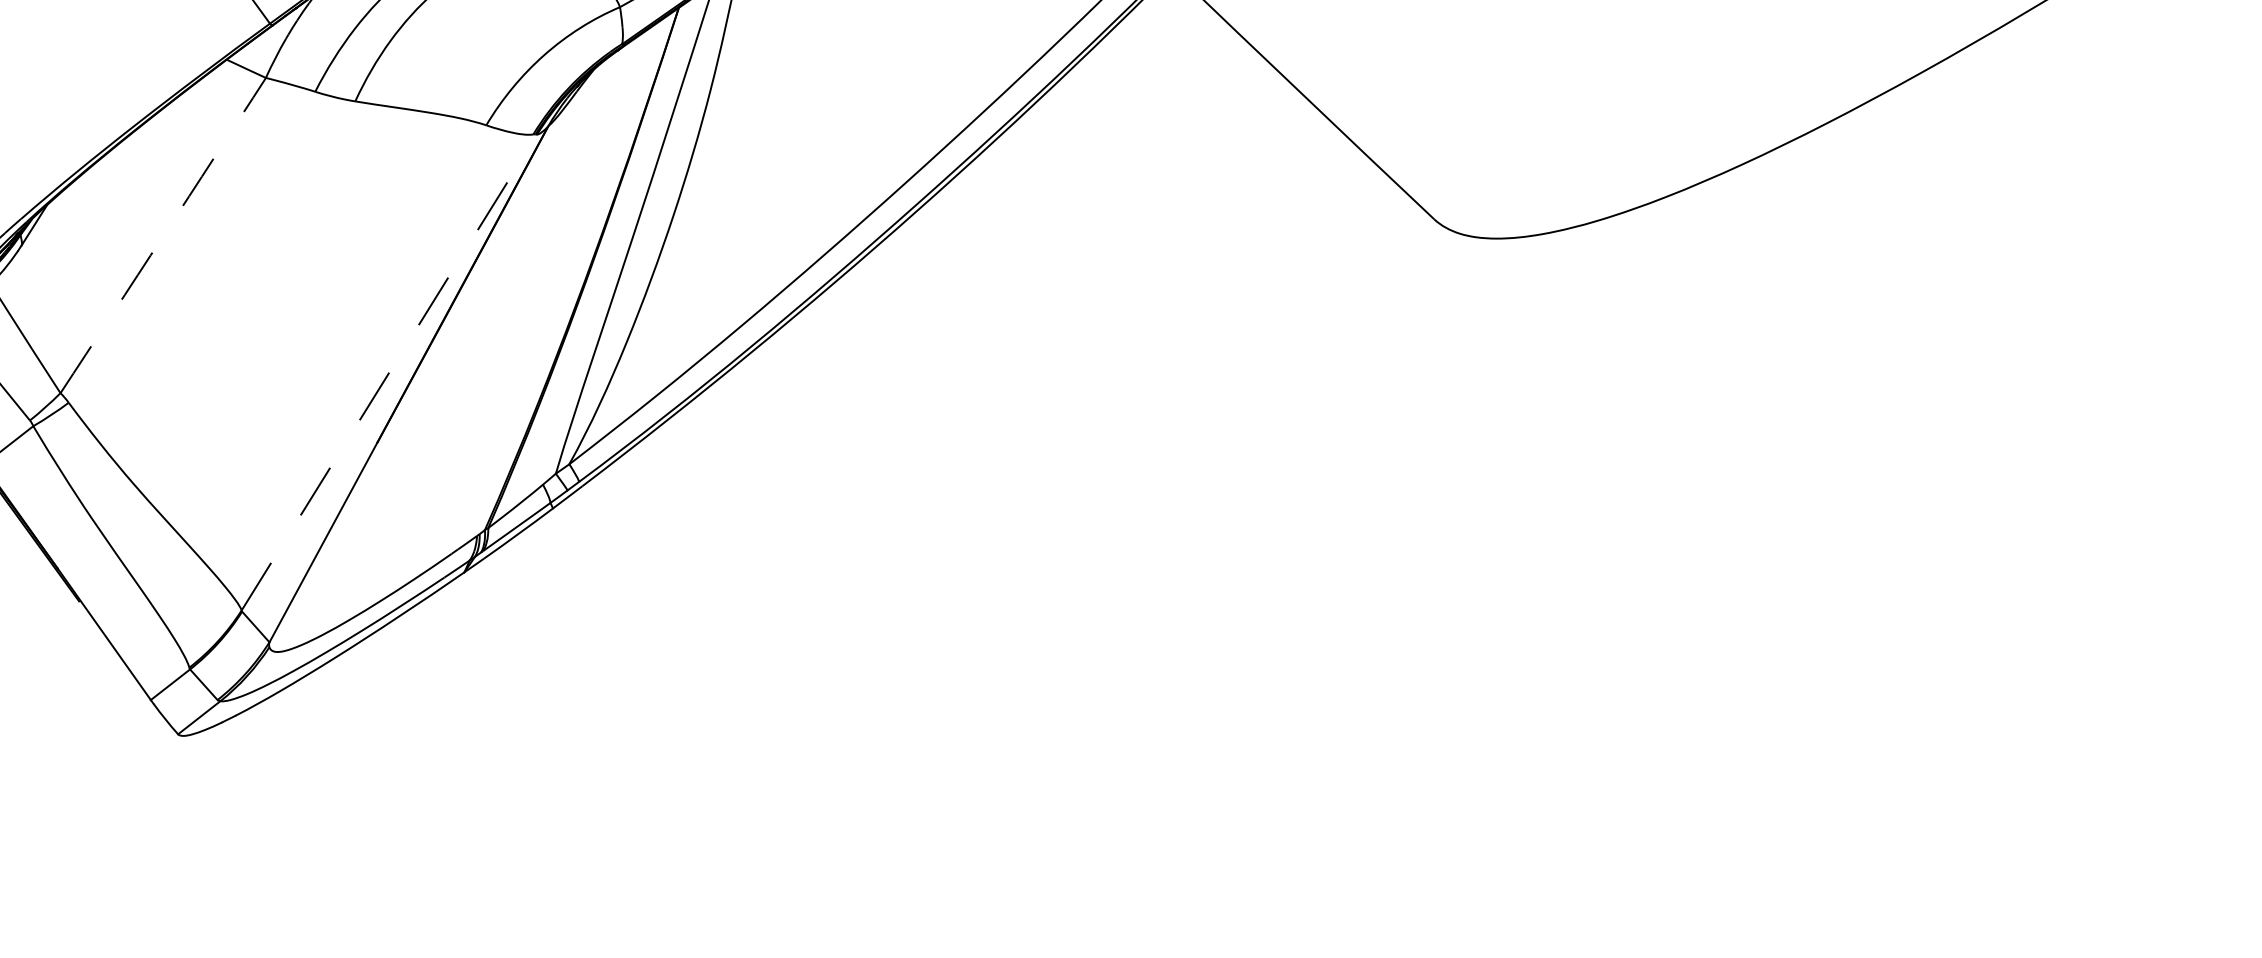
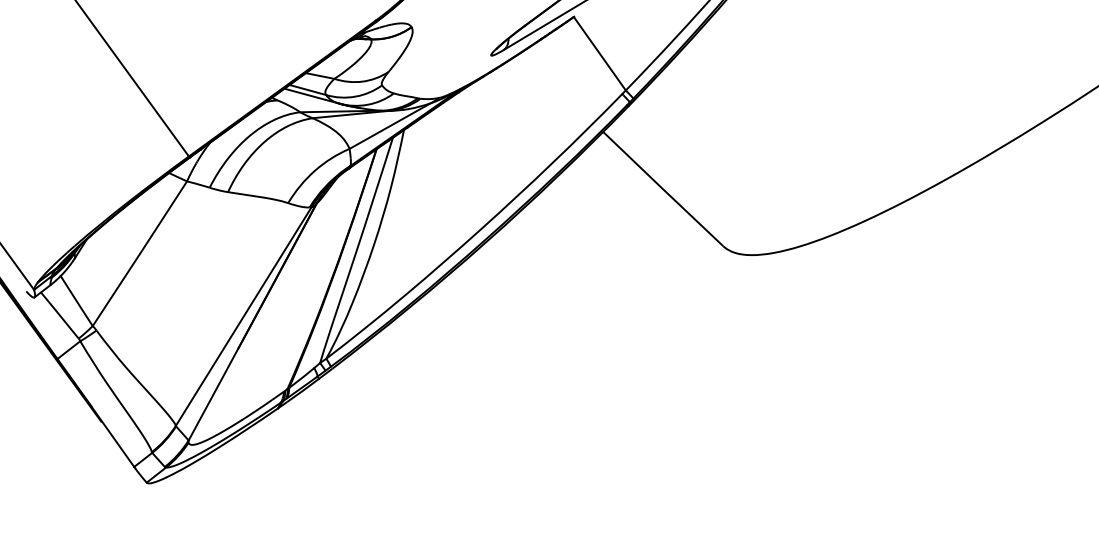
arc: (164, 235) -> (140, 253), dashed -> solid
line: (388, 372) -> (243, 316), dashed -> solid

